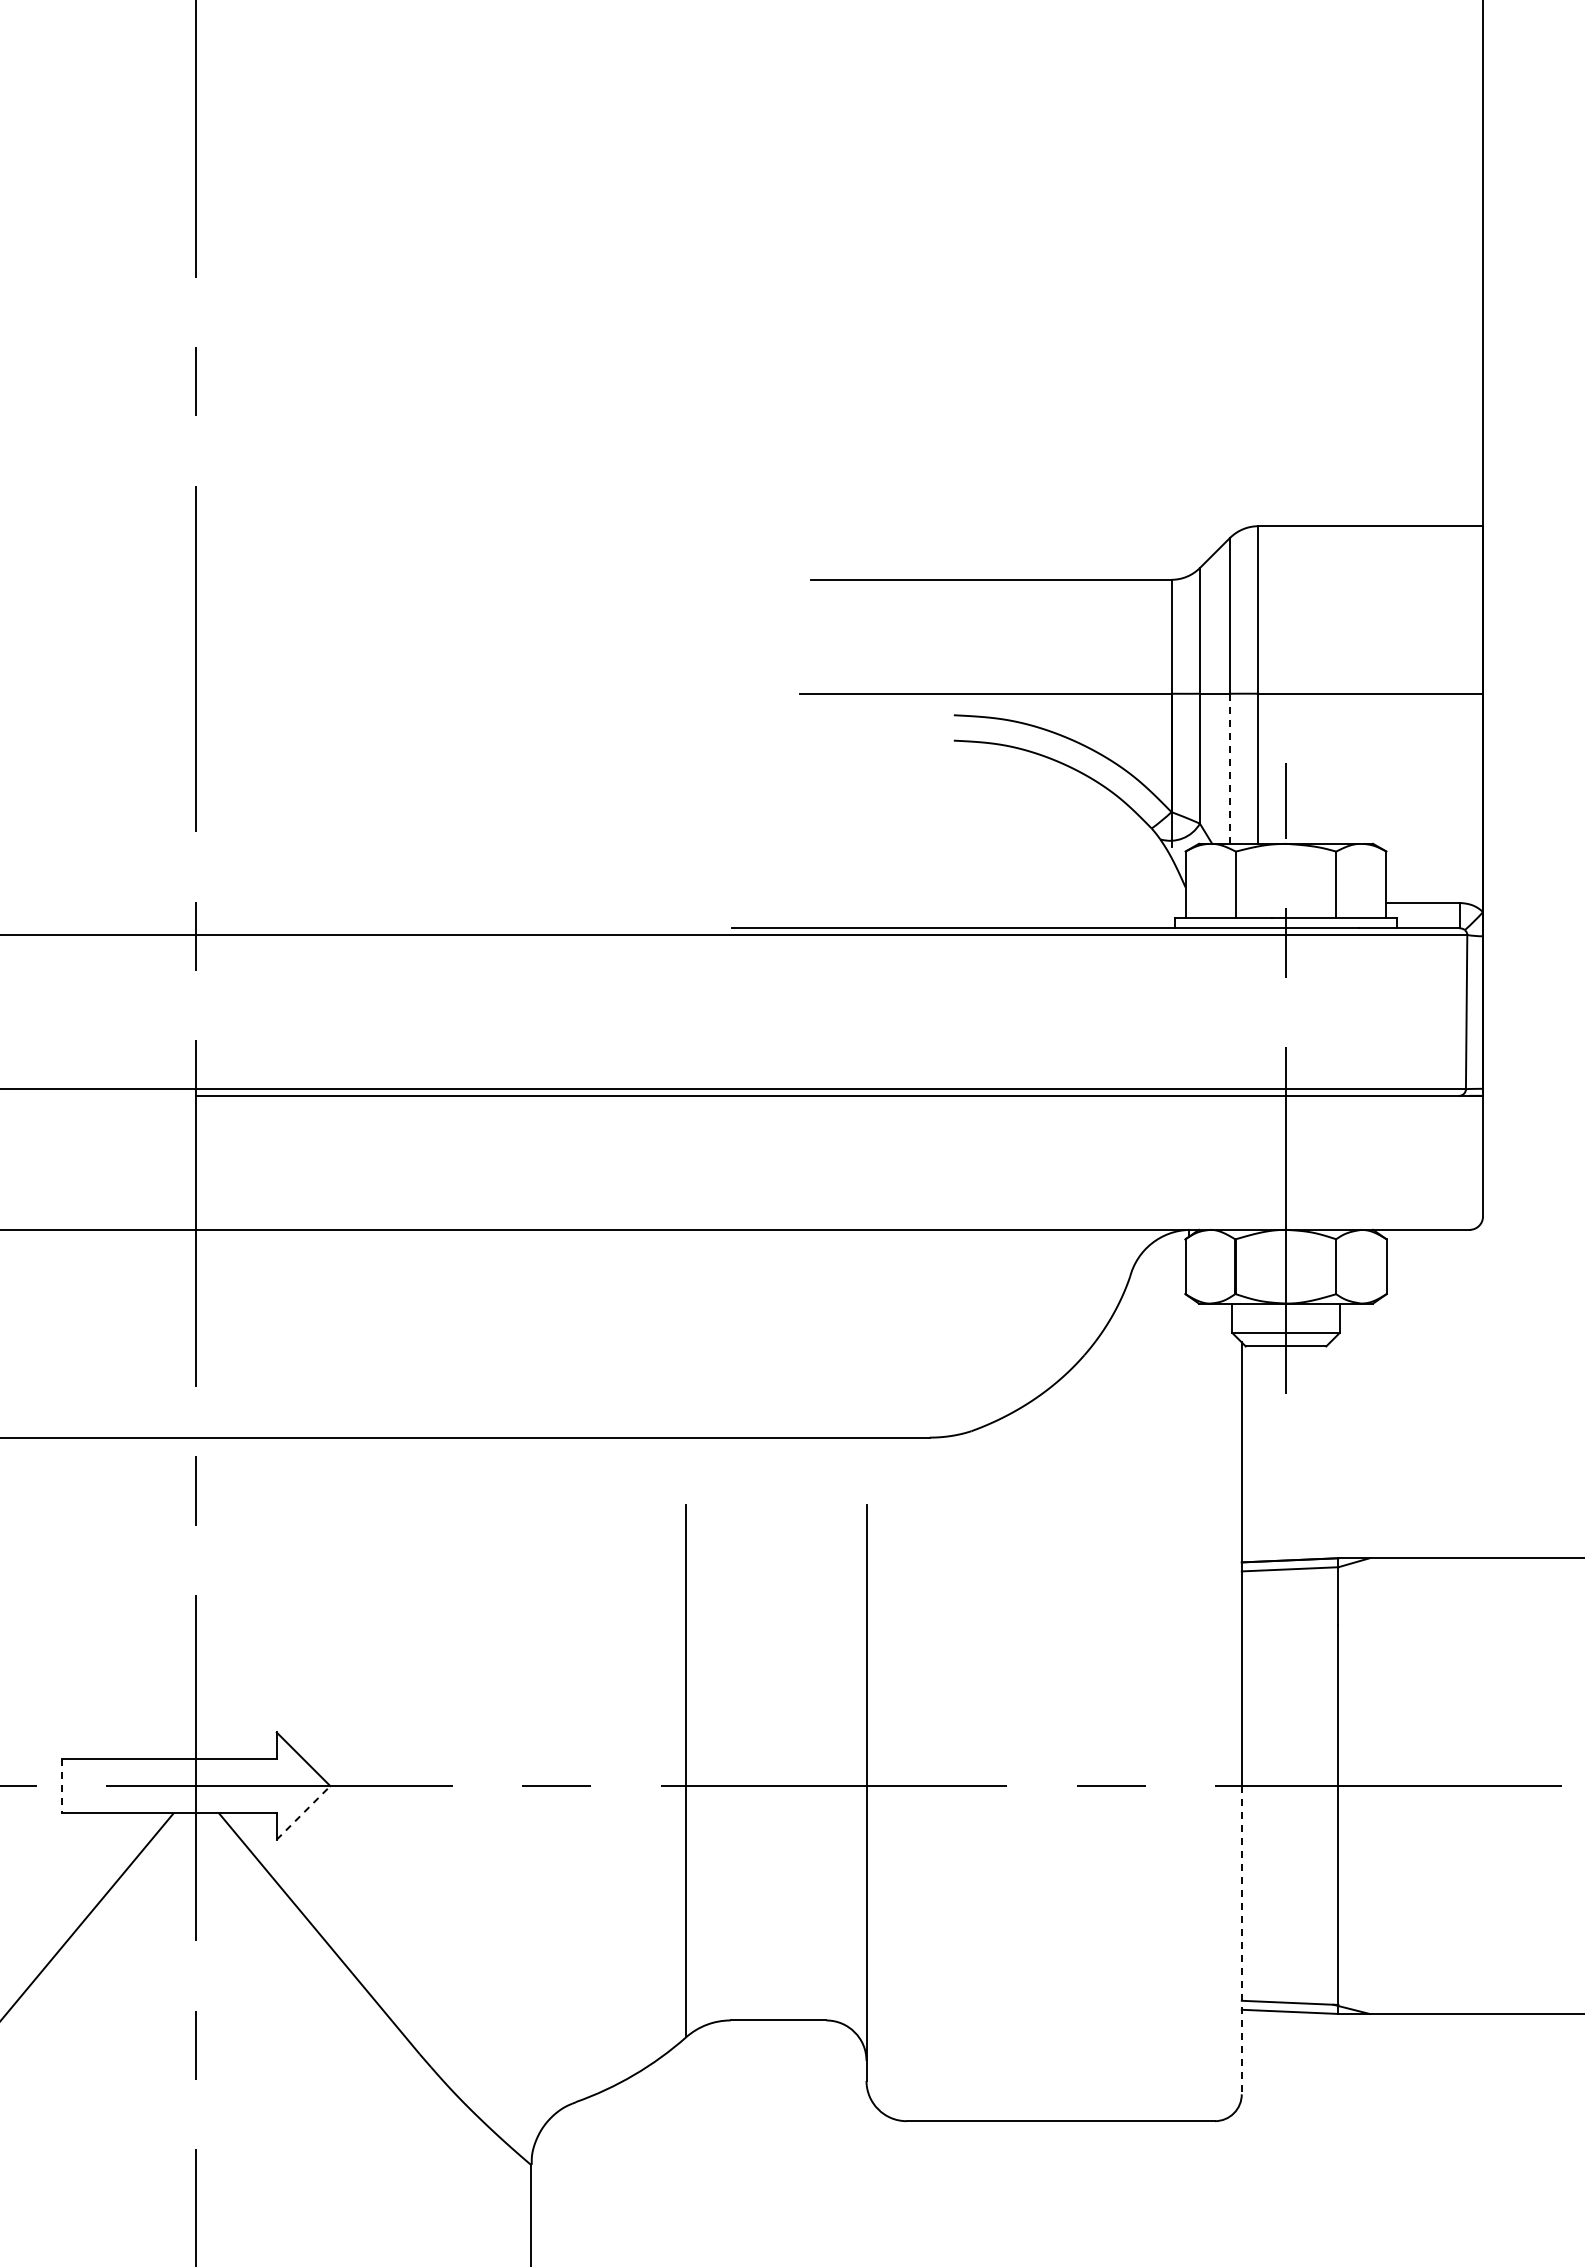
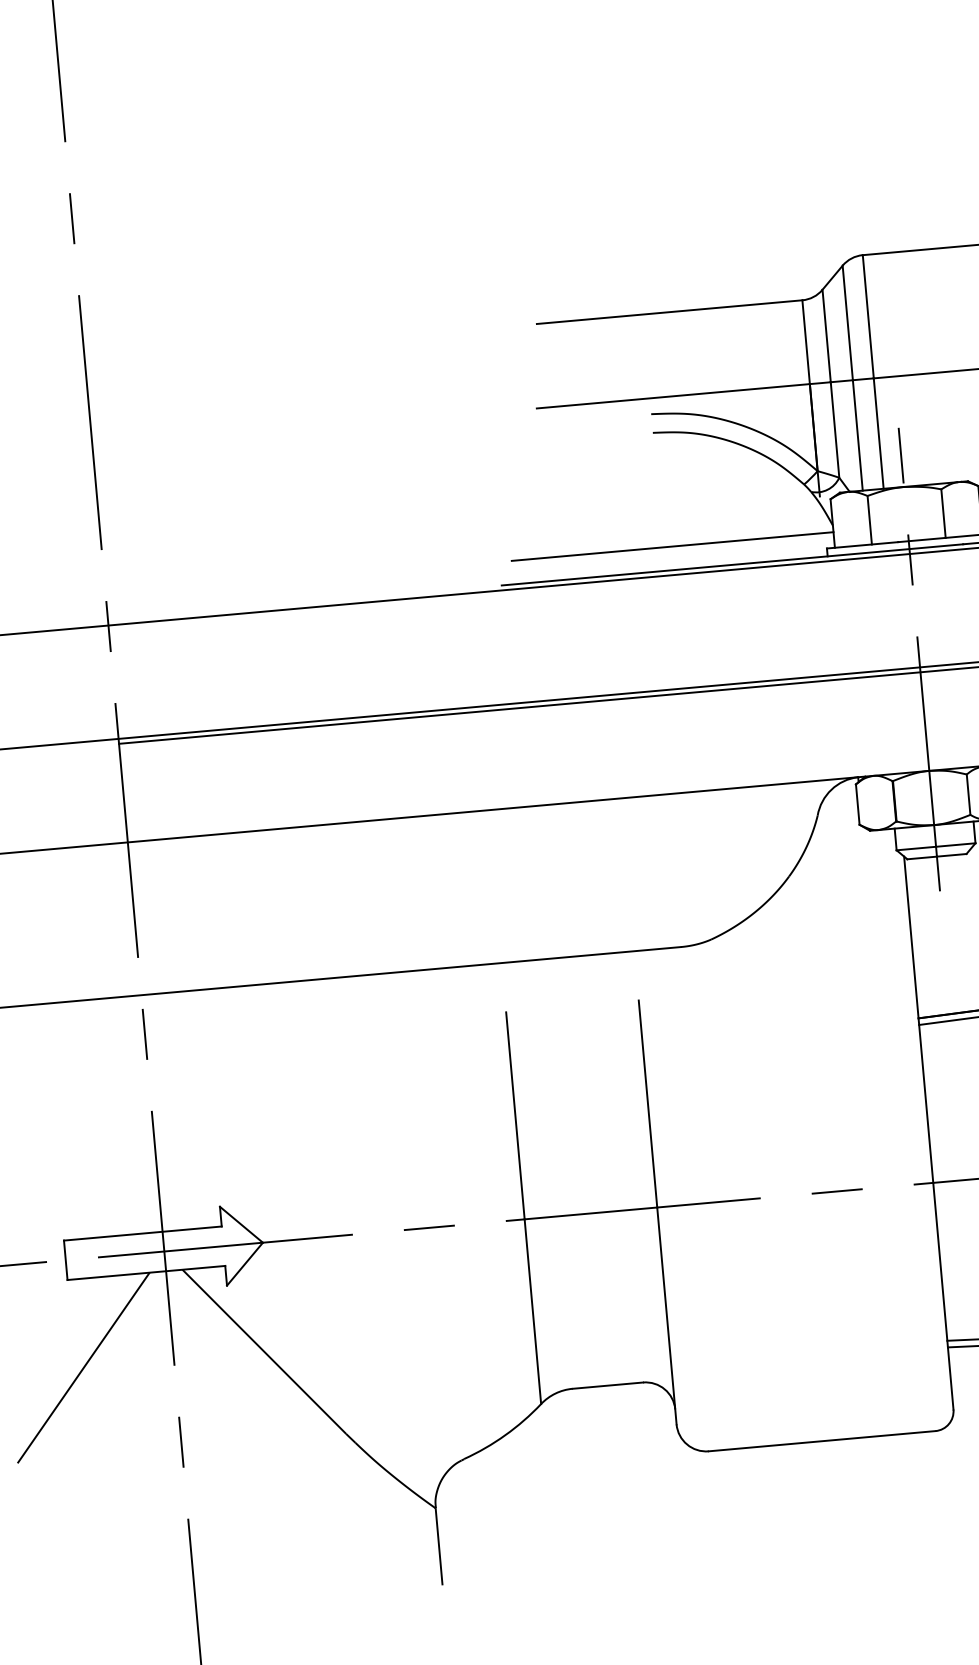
line: (1230, 768) -> (858, 435), dashed -> solid
line: (966, 896) -> (672, 546), added
line: (62, 1786) -> (65, 1260), dashed -> solid
line: (303, 1812) -> (244, 1263), dashed -> solid
line: (1241, 1940) -> (943, 1296), dashed -> solid

